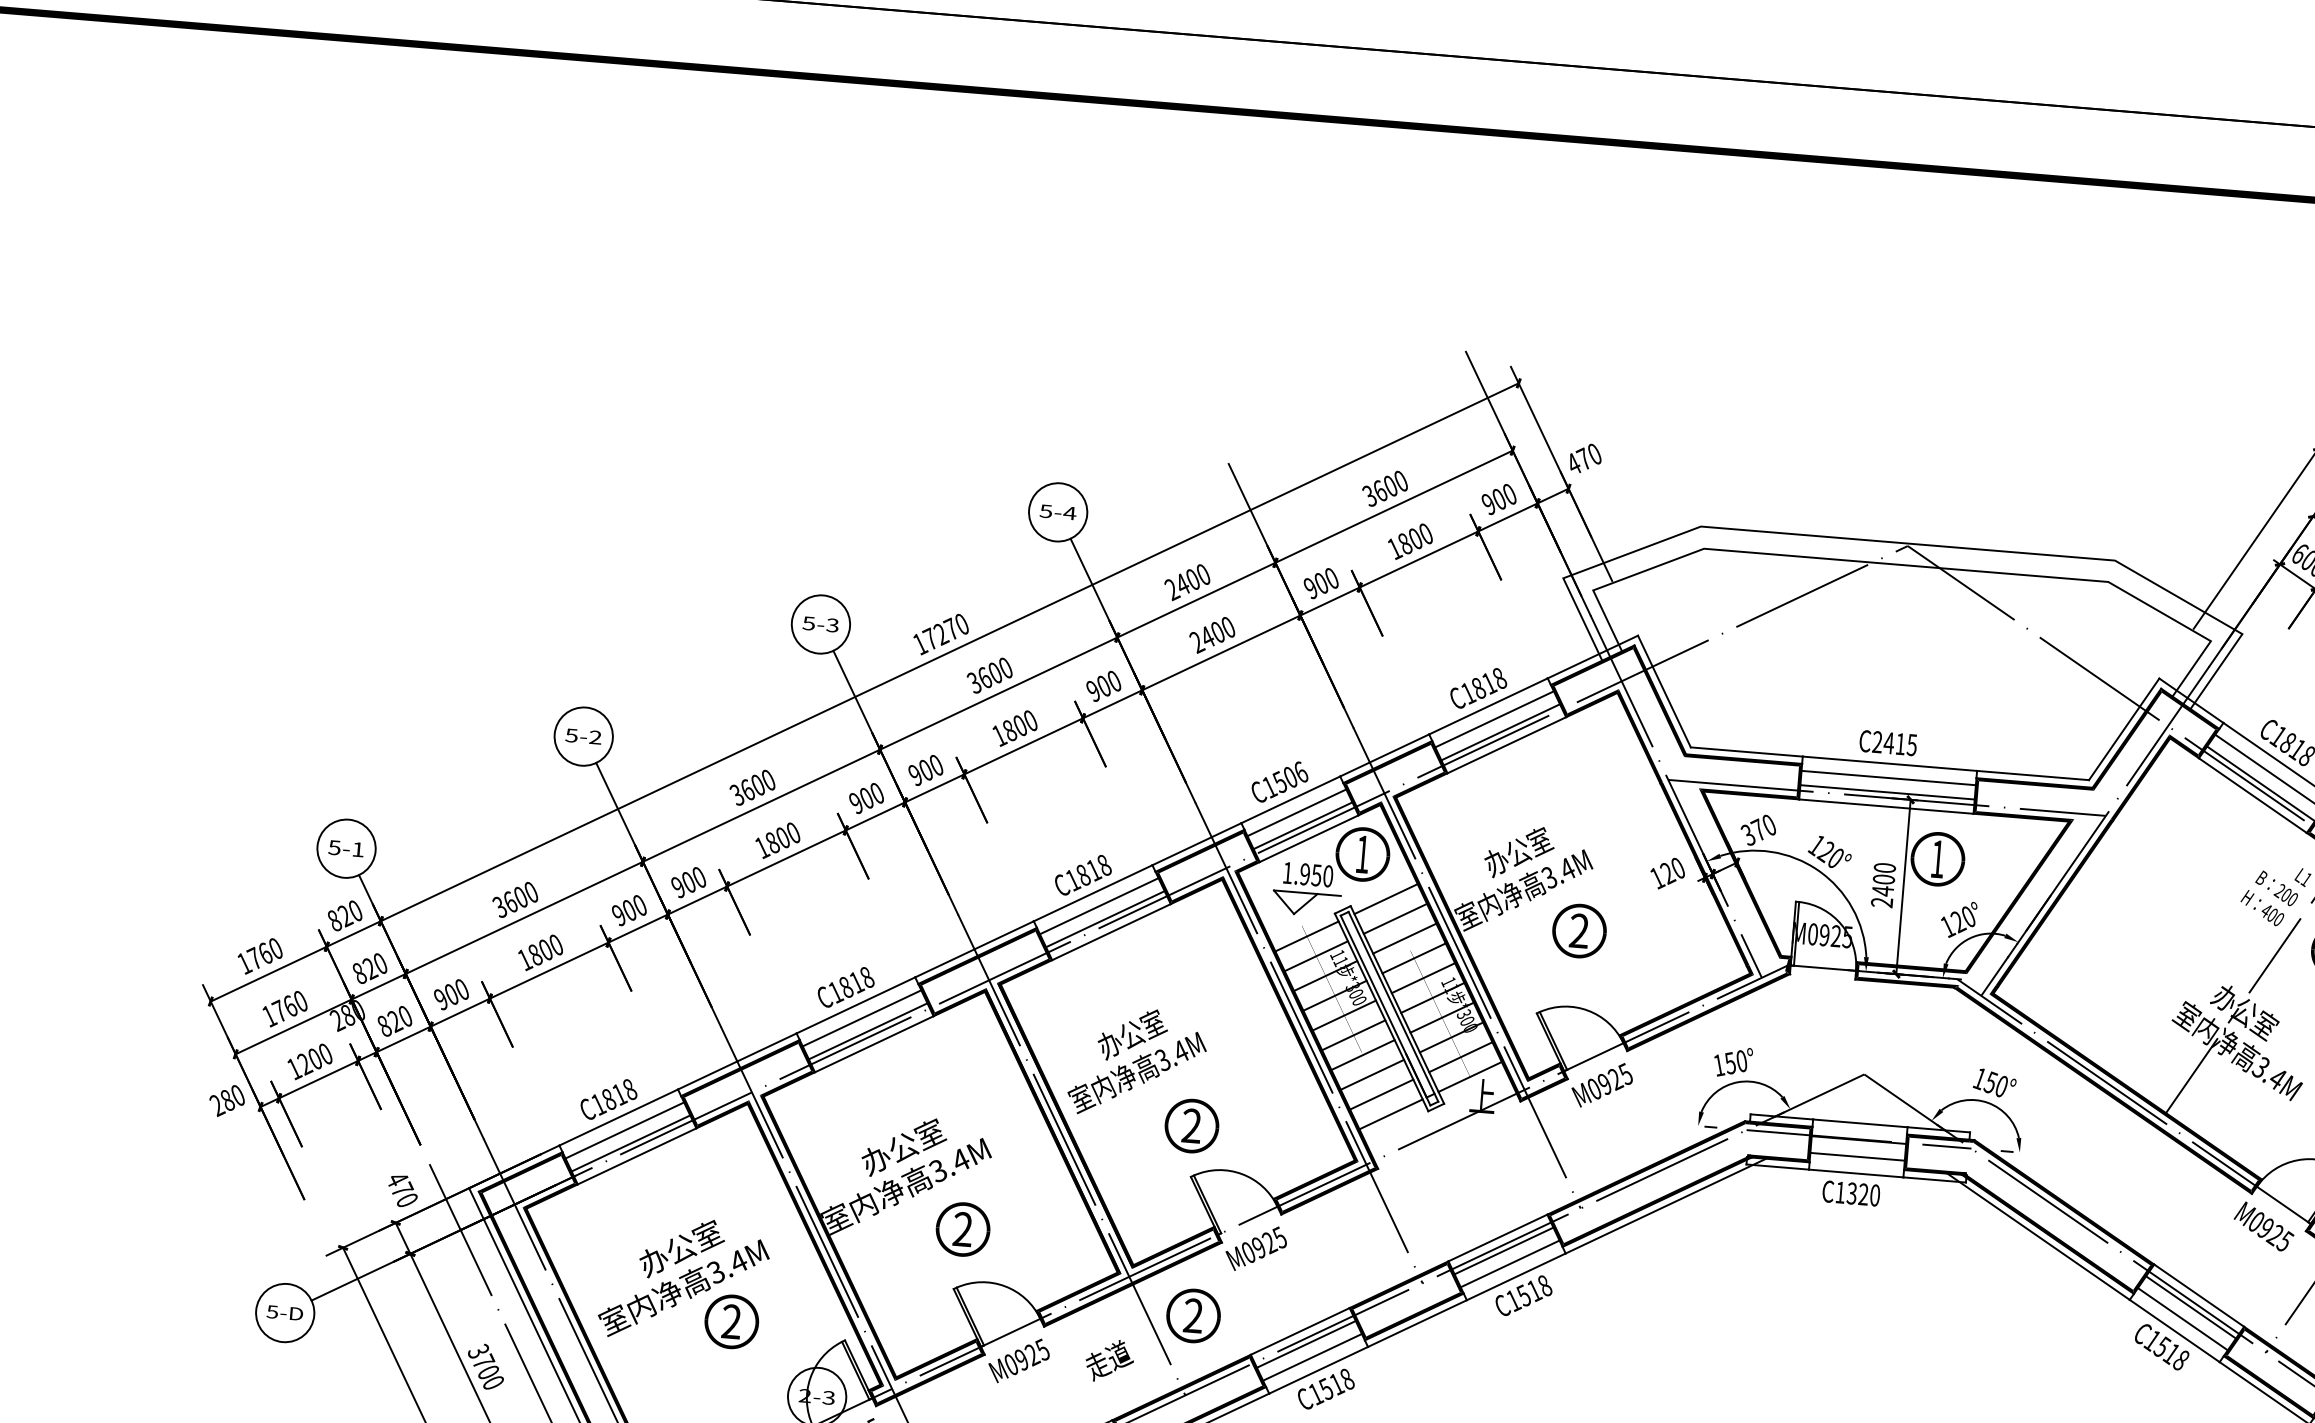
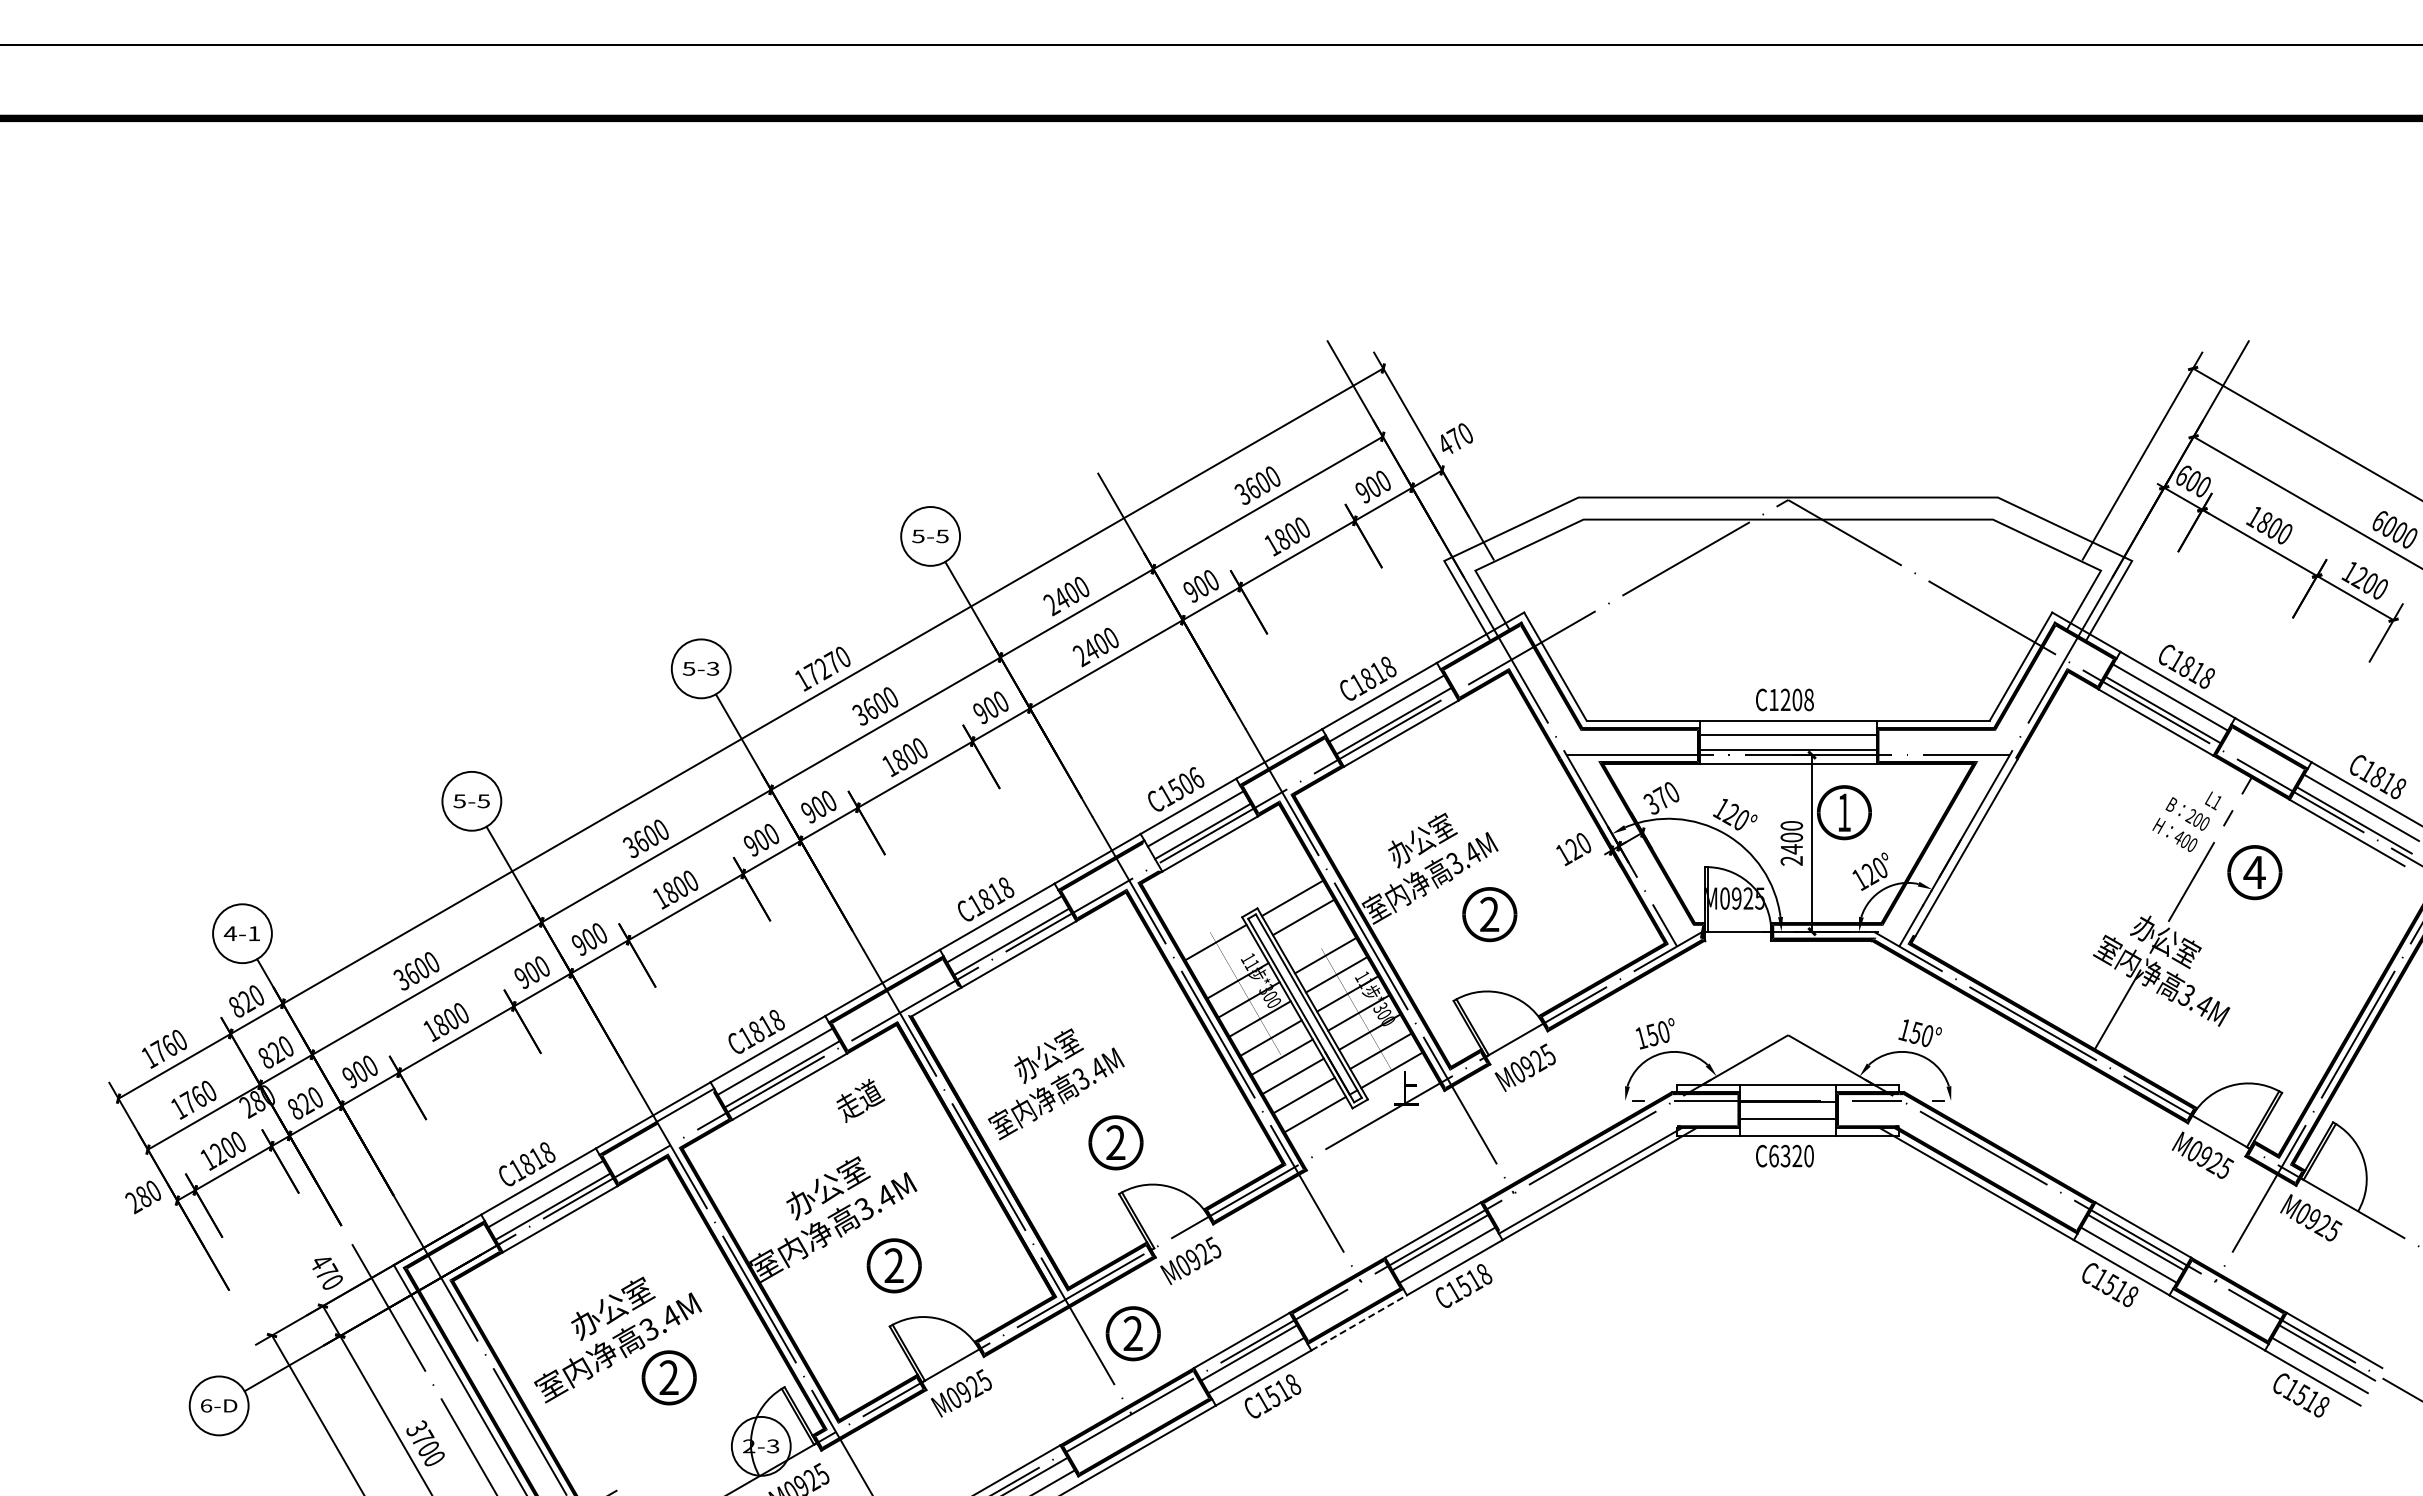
text: (1069, 513) -> (942, 536), 5-4 -> 5-5
text: (595, 737) -> (483, 801), 5-2 -> 5-5
text: (1894, 743) -> (1791, 699), C2415 -> C1208
fill: (1251, 845) -> (1152, 855), removed
text: (334, 847) -> (230, 933), 5-1 -> 4-1
part: (1331, 871) -> (1235, 875), removed
fill: (2054, 903) -> (1965, 847), removed
line: (1404, 938) -> (1314, 936), removed
line: (1315, 956) -> (1226, 961), removed
fill: (1024, 971) -> (934, 1001), removed
fill: (769, 1055) -> (685, 1106), removed
text: (1840, 1191) -> (1773, 1155), C1320 -> C6320
fill: (1656, 1200) -> (1589, 1179), removed
text: (272, 1311) -> (206, 1405), 5-D -> 6-D
line: (1417, 1323) -> (1359, 1322), solid -> dashed
text: (1109, 1360) -> (860, 1100), moved

